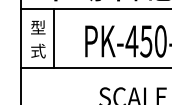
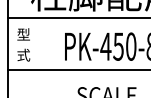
line: (54, 38) -> (37, 44), removed

